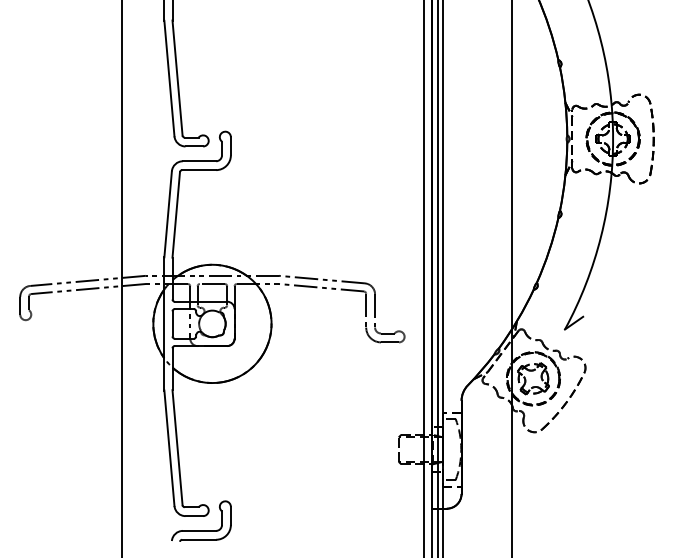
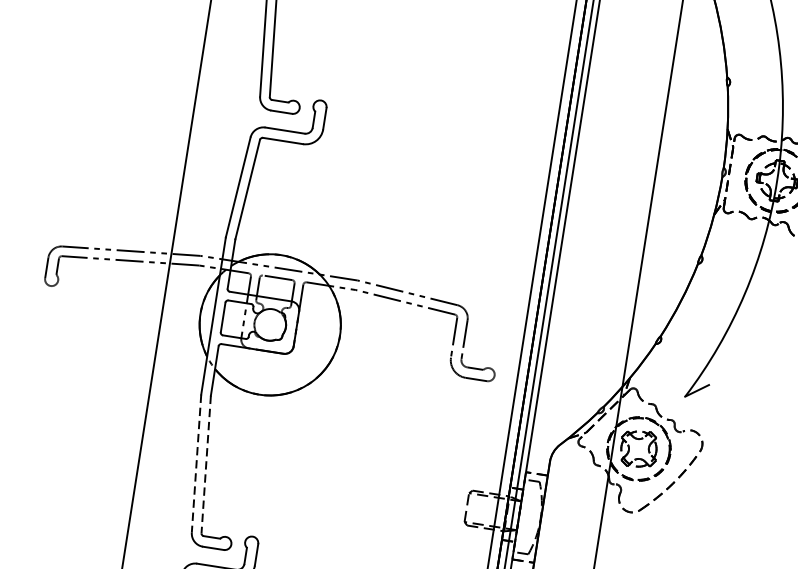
line: (177, 447) -> (206, 464), solid -> dashed
line: (169, 448) -> (196, 463), solid -> dashed

